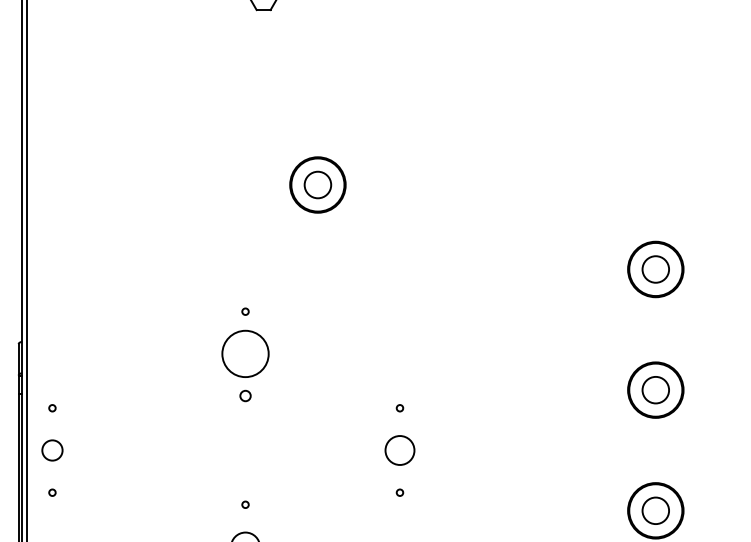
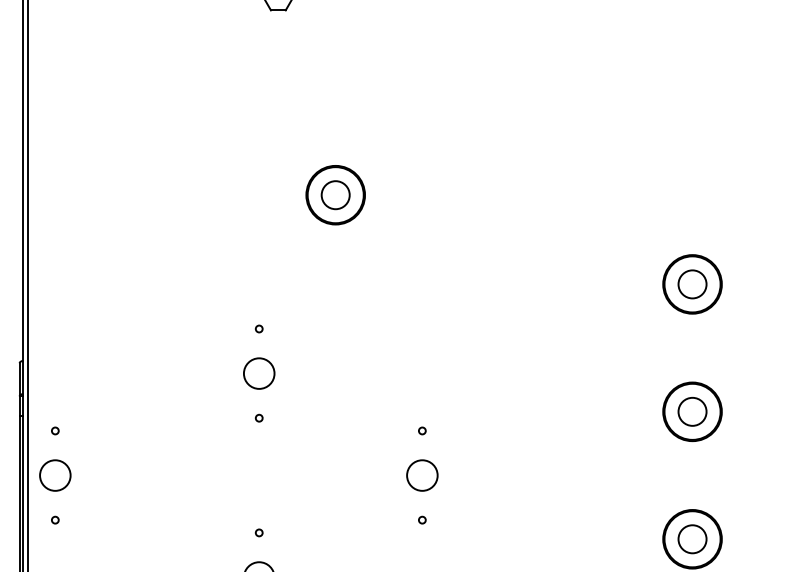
circle: (245, 353) -> (259, 373), size x0.62
circle: (245, 396) -> (259, 418), size x0.62
circle: (52, 450) -> (55, 475), size x1.43

